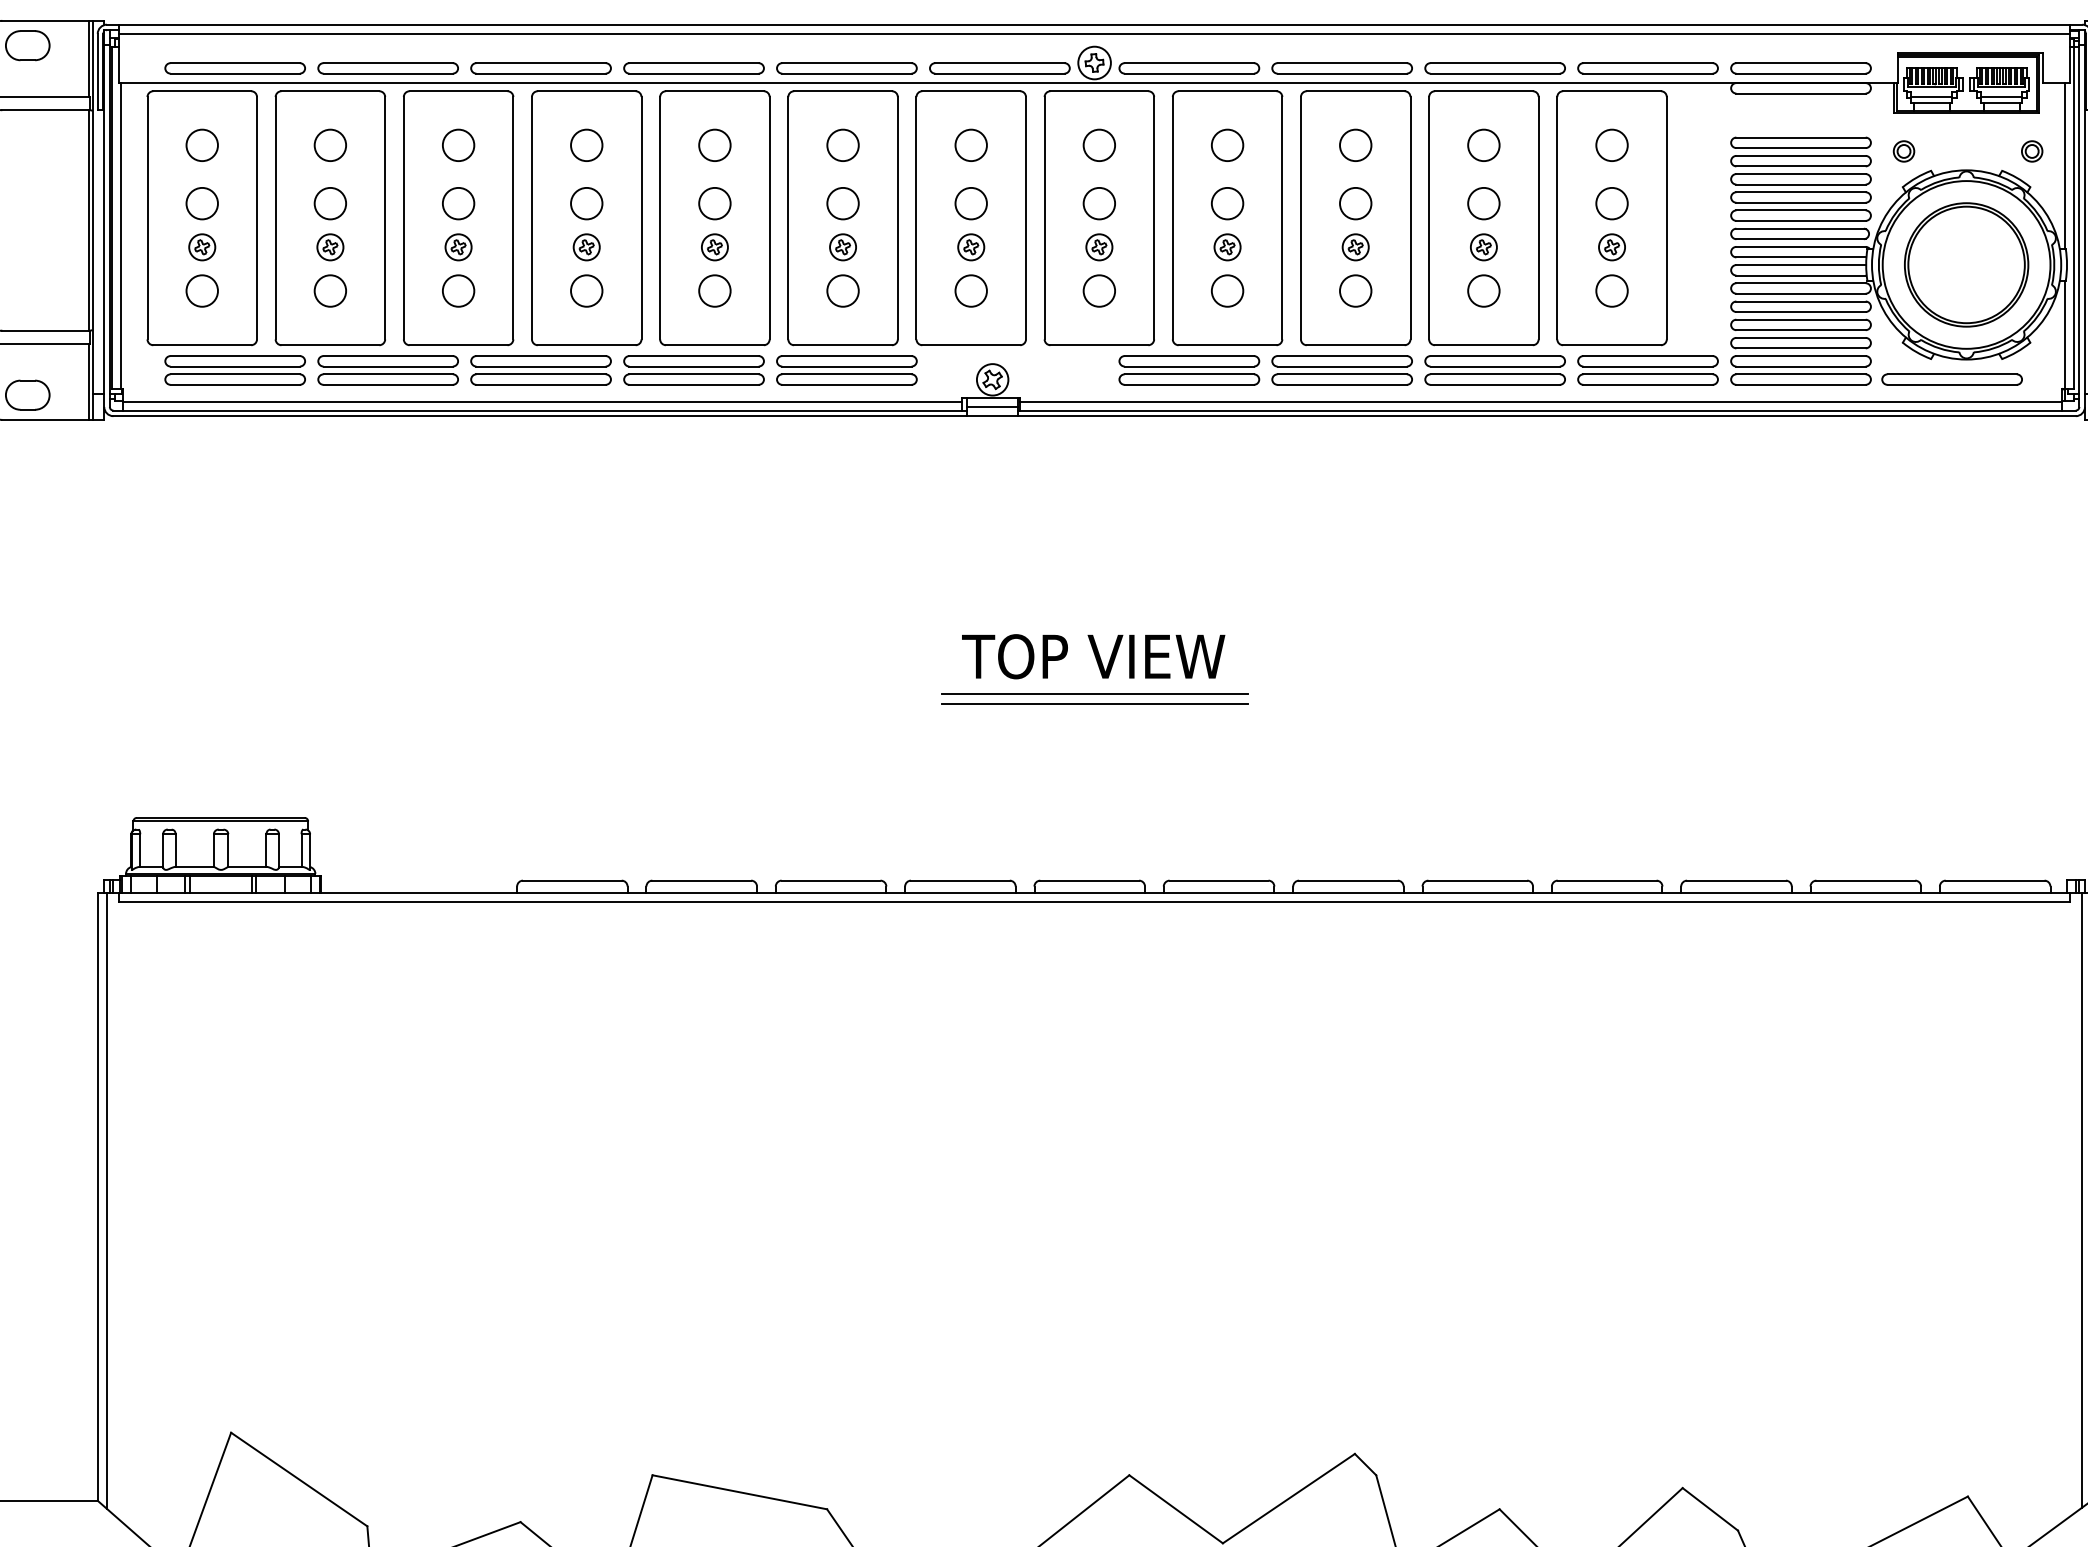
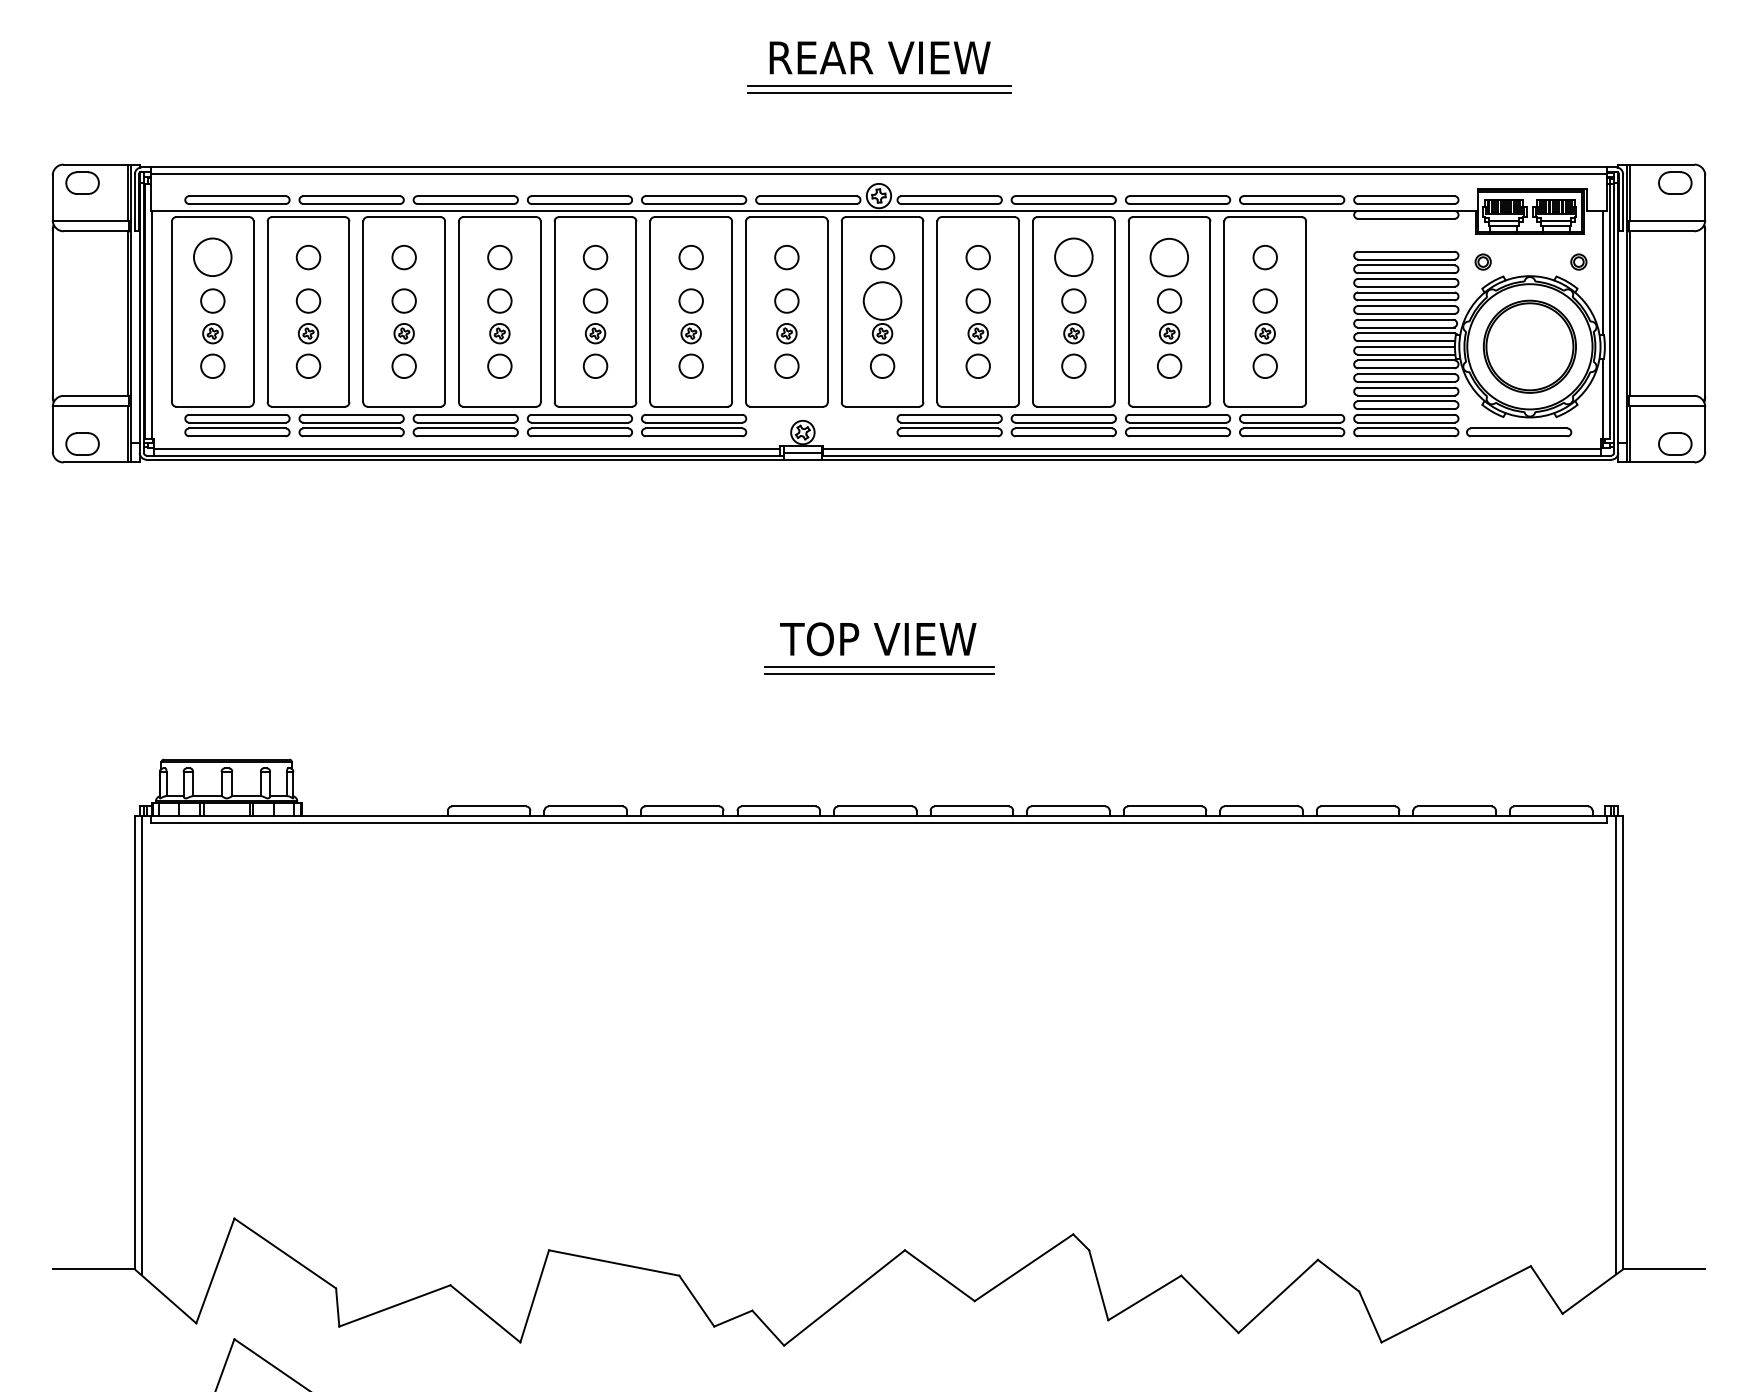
circle: (201, 145) -> (212, 257), size x1.6
circle: (1355, 145) -> (1073, 257), size x1.6
circle: (1483, 145) -> (1169, 257), size x1.6
circle: (1099, 202) -> (882, 300), size x1.6

